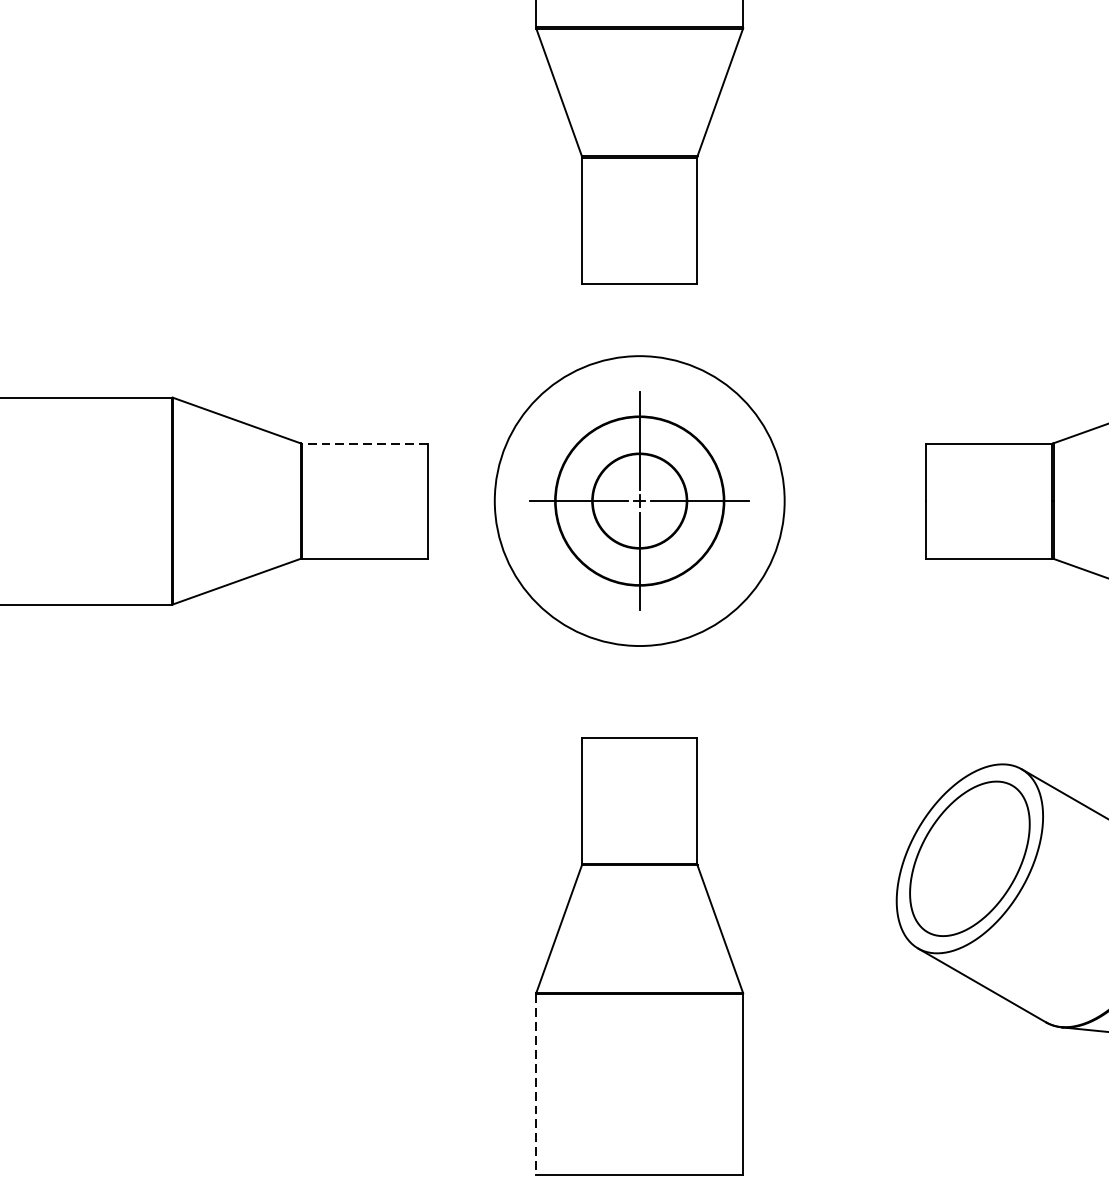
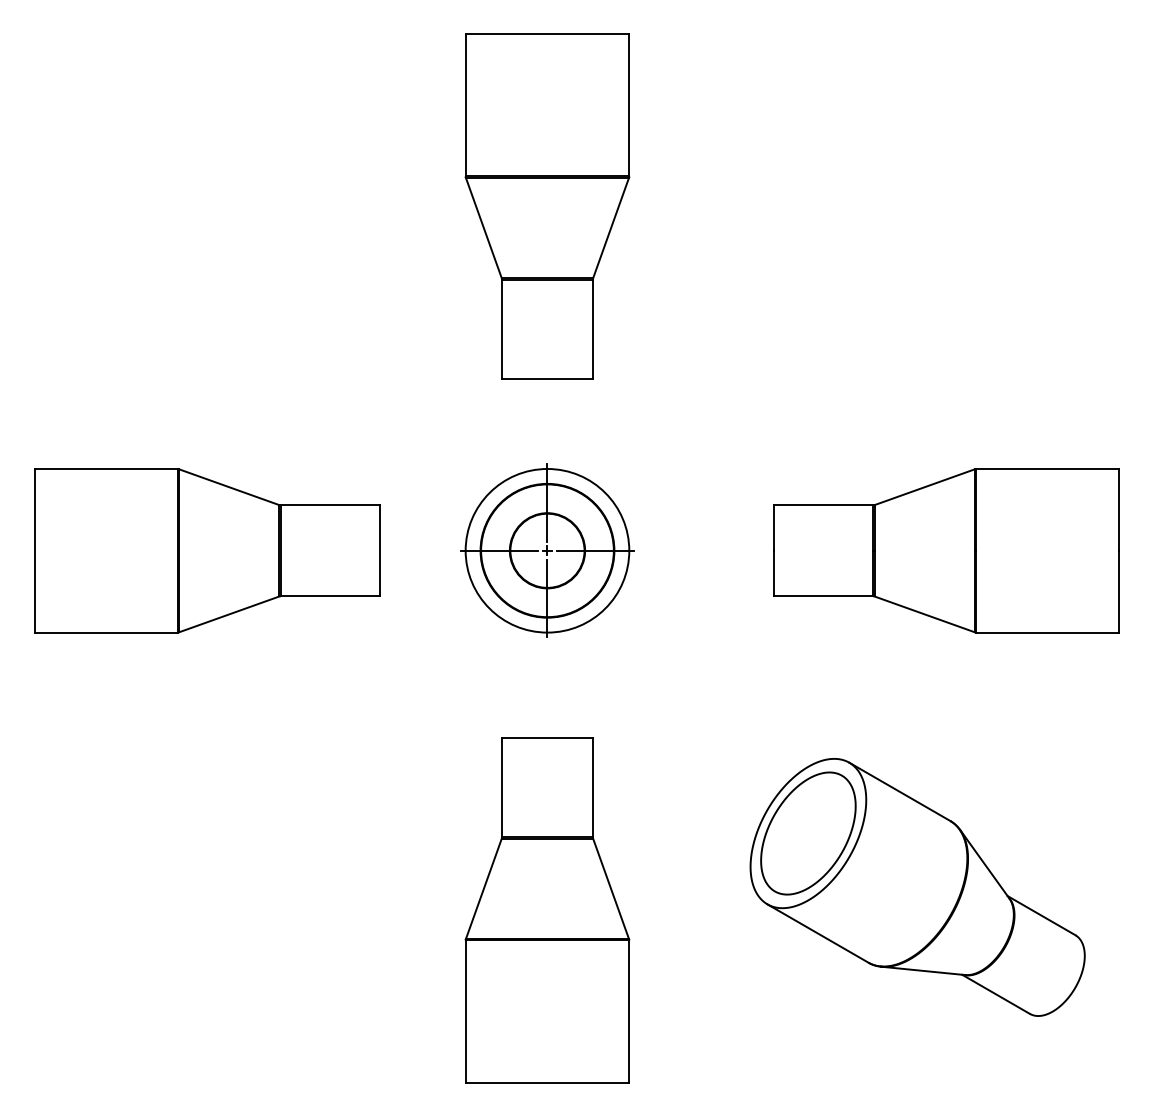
line: (365, 443) -> (330, 505), dashed -> solid
circle: (639, 500) -> (547, 550), size x0.71
line: (535, 1085) -> (465, 1012), dashed -> solid

